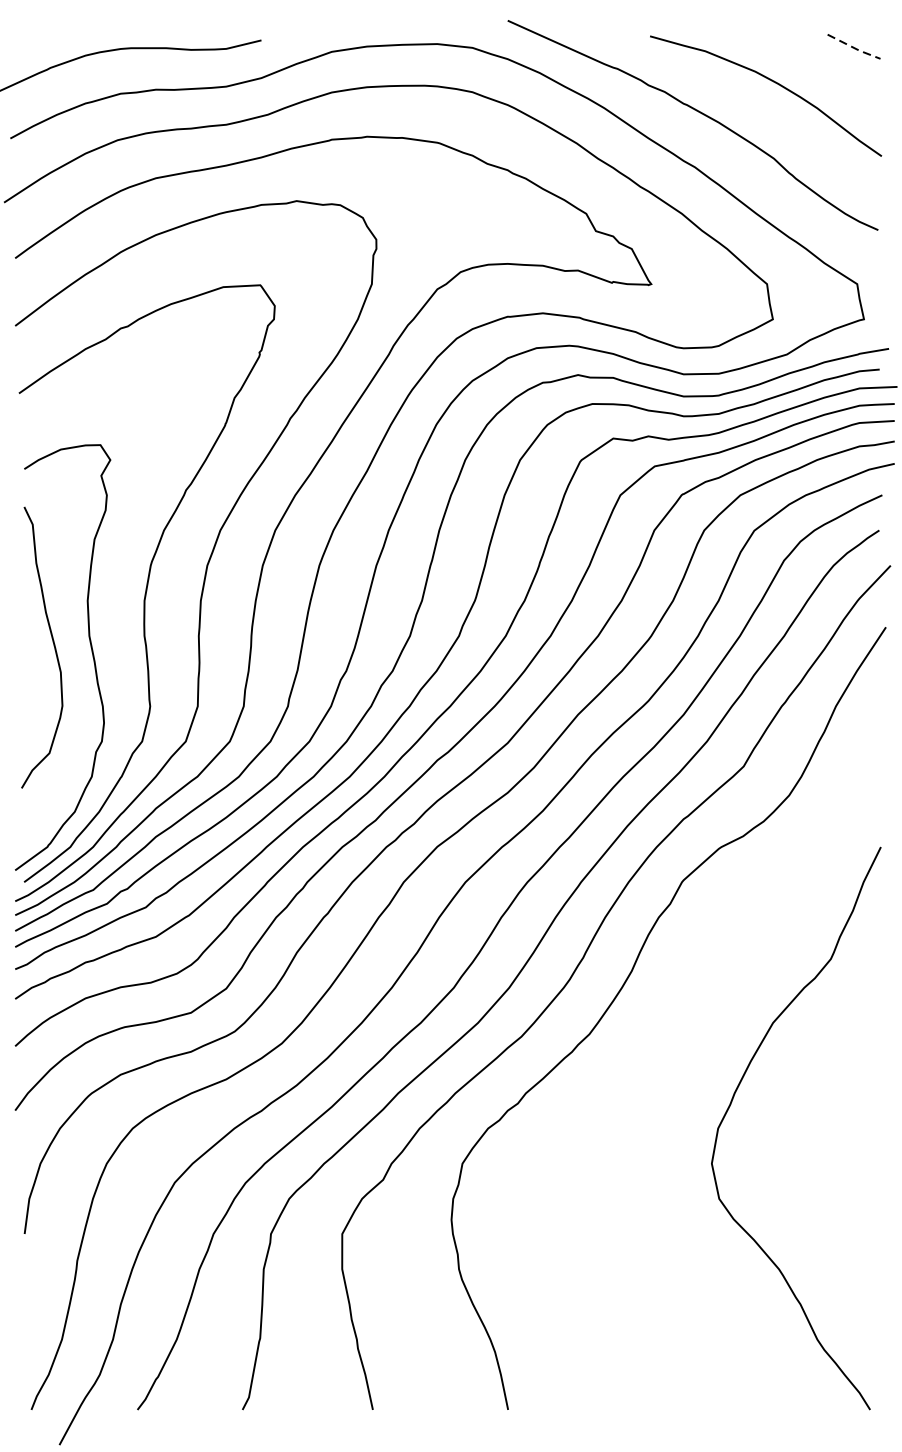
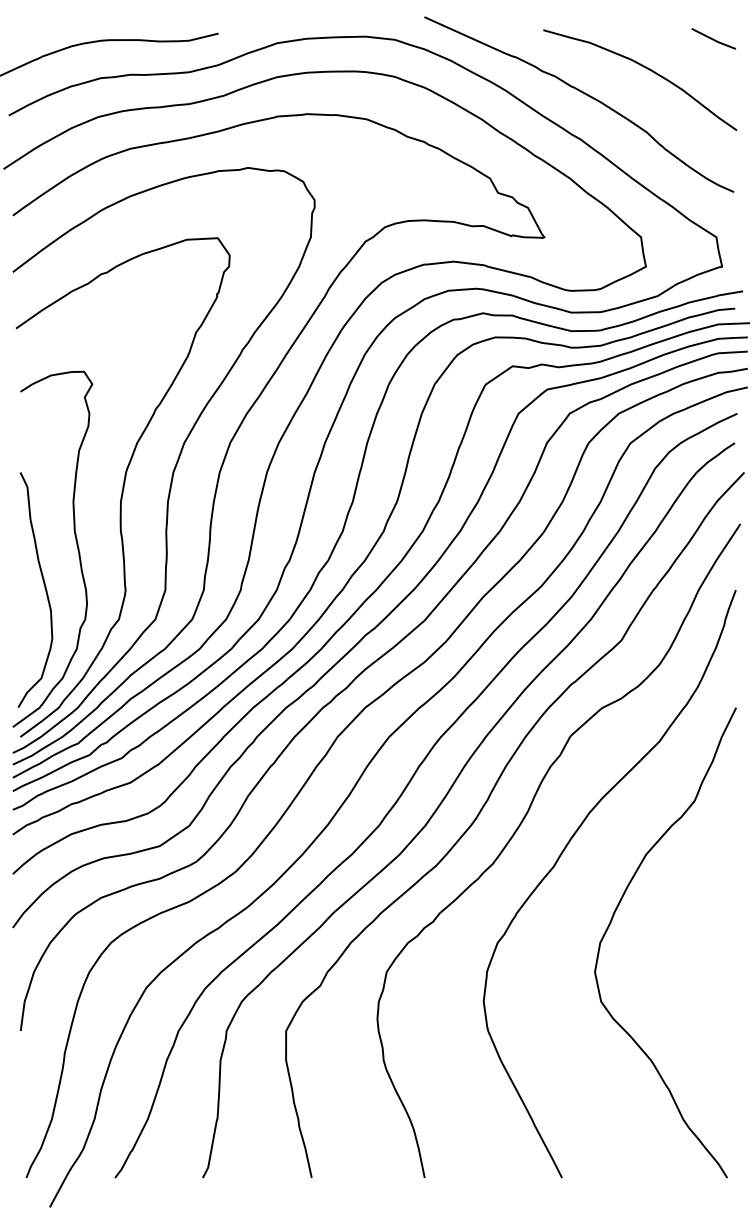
line: (853, 47) -> (713, 39), dashed -> solid
curve: (53, 645) -> (44, 588), moved
curve: (672, 1022) -> (562, 854), added

